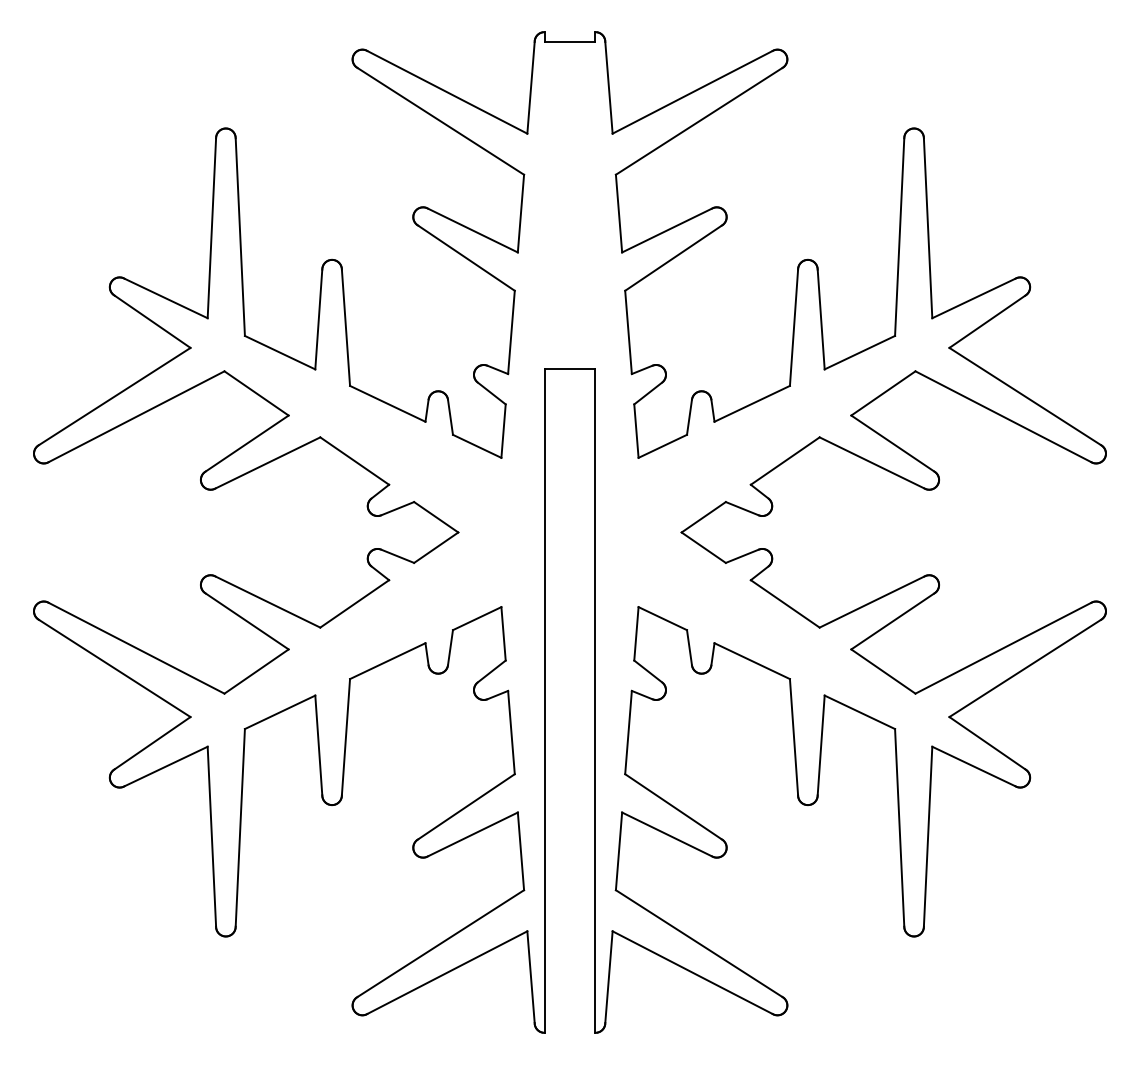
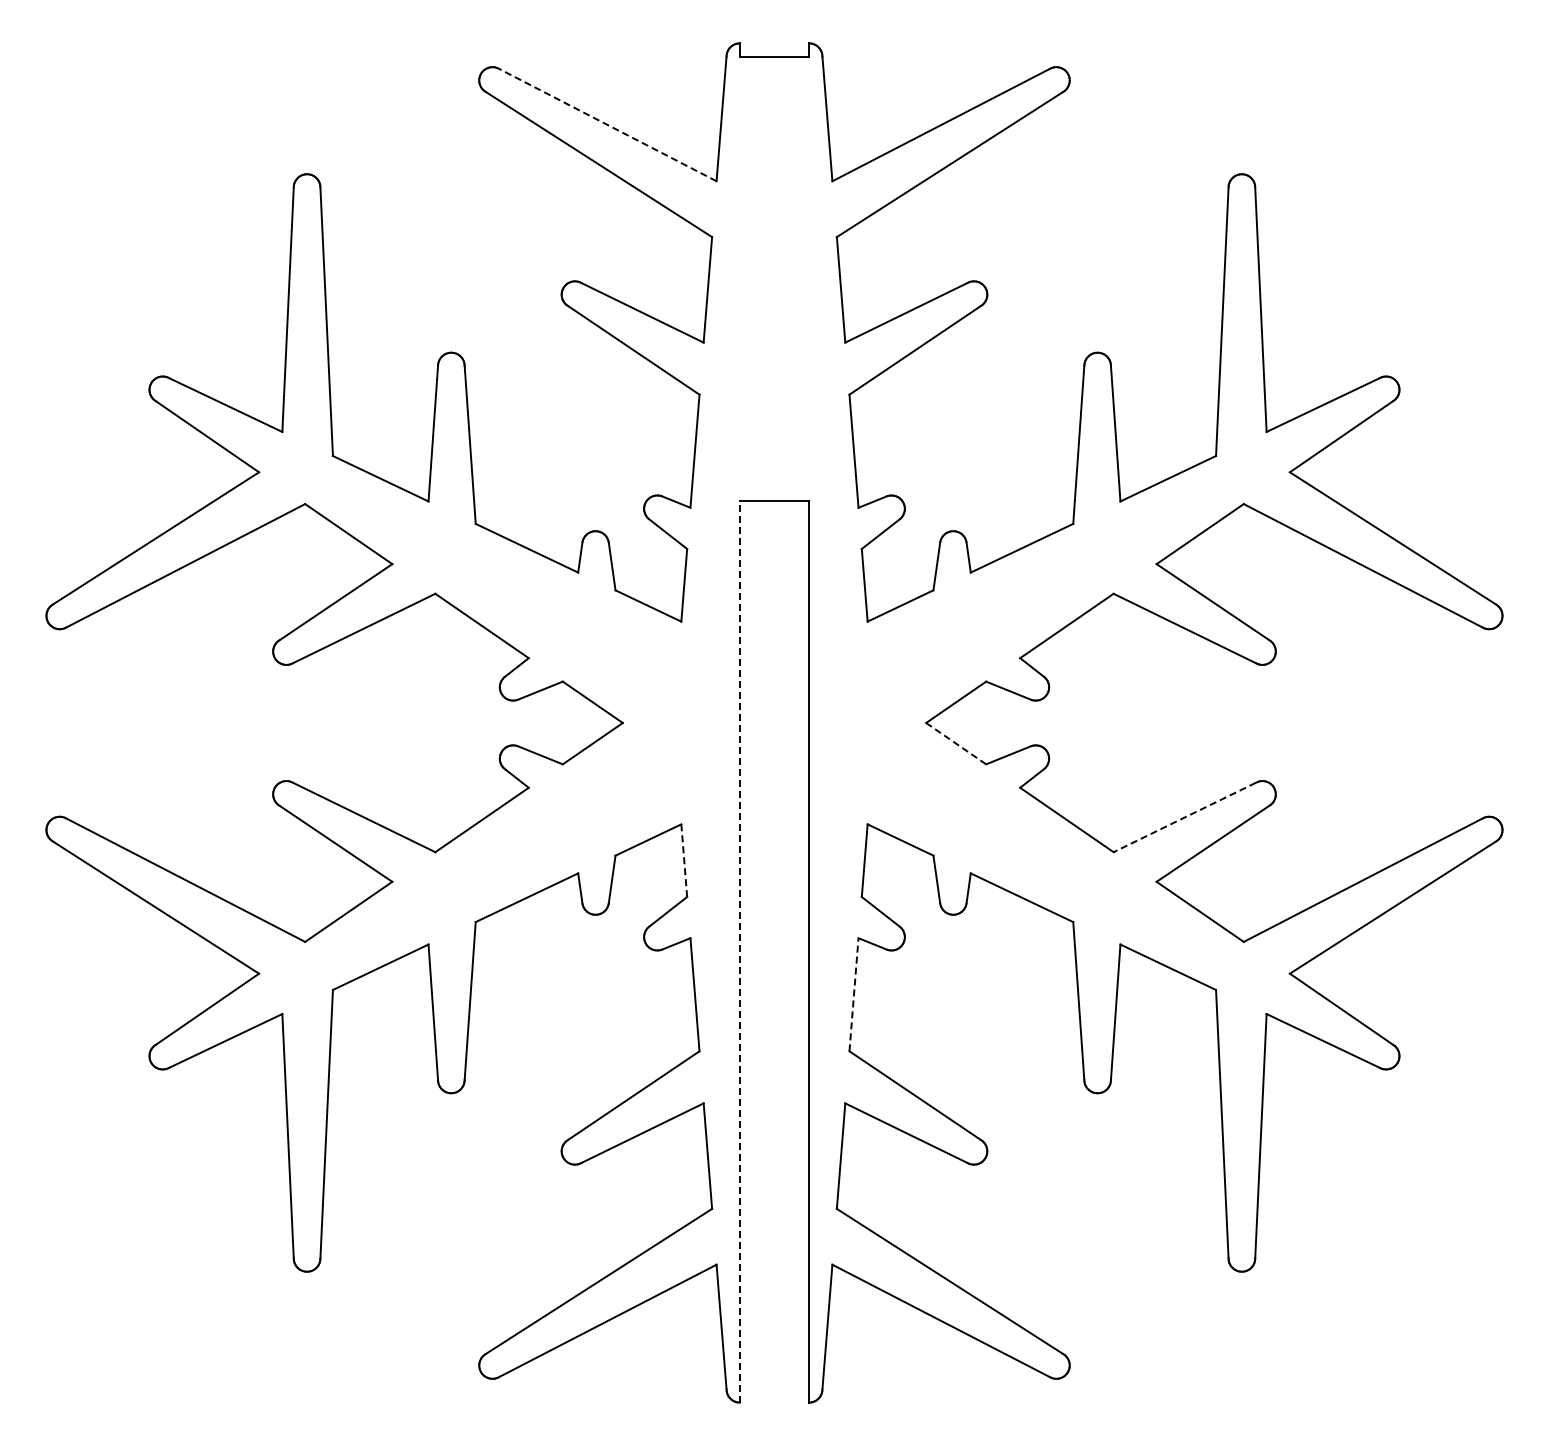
line: (447, 91) -> (607, 124), solid -> dashed
line: (703, 547) -> (955, 743), solid -> dashed
line: (871, 602) -> (1184, 817), solid -> dashed
line: (503, 634) -> (684, 861), solid -> dashed
line: (544, 700) -> (739, 951), solid -> dashed
line: (628, 732) -> (854, 994), solid -> dashed

